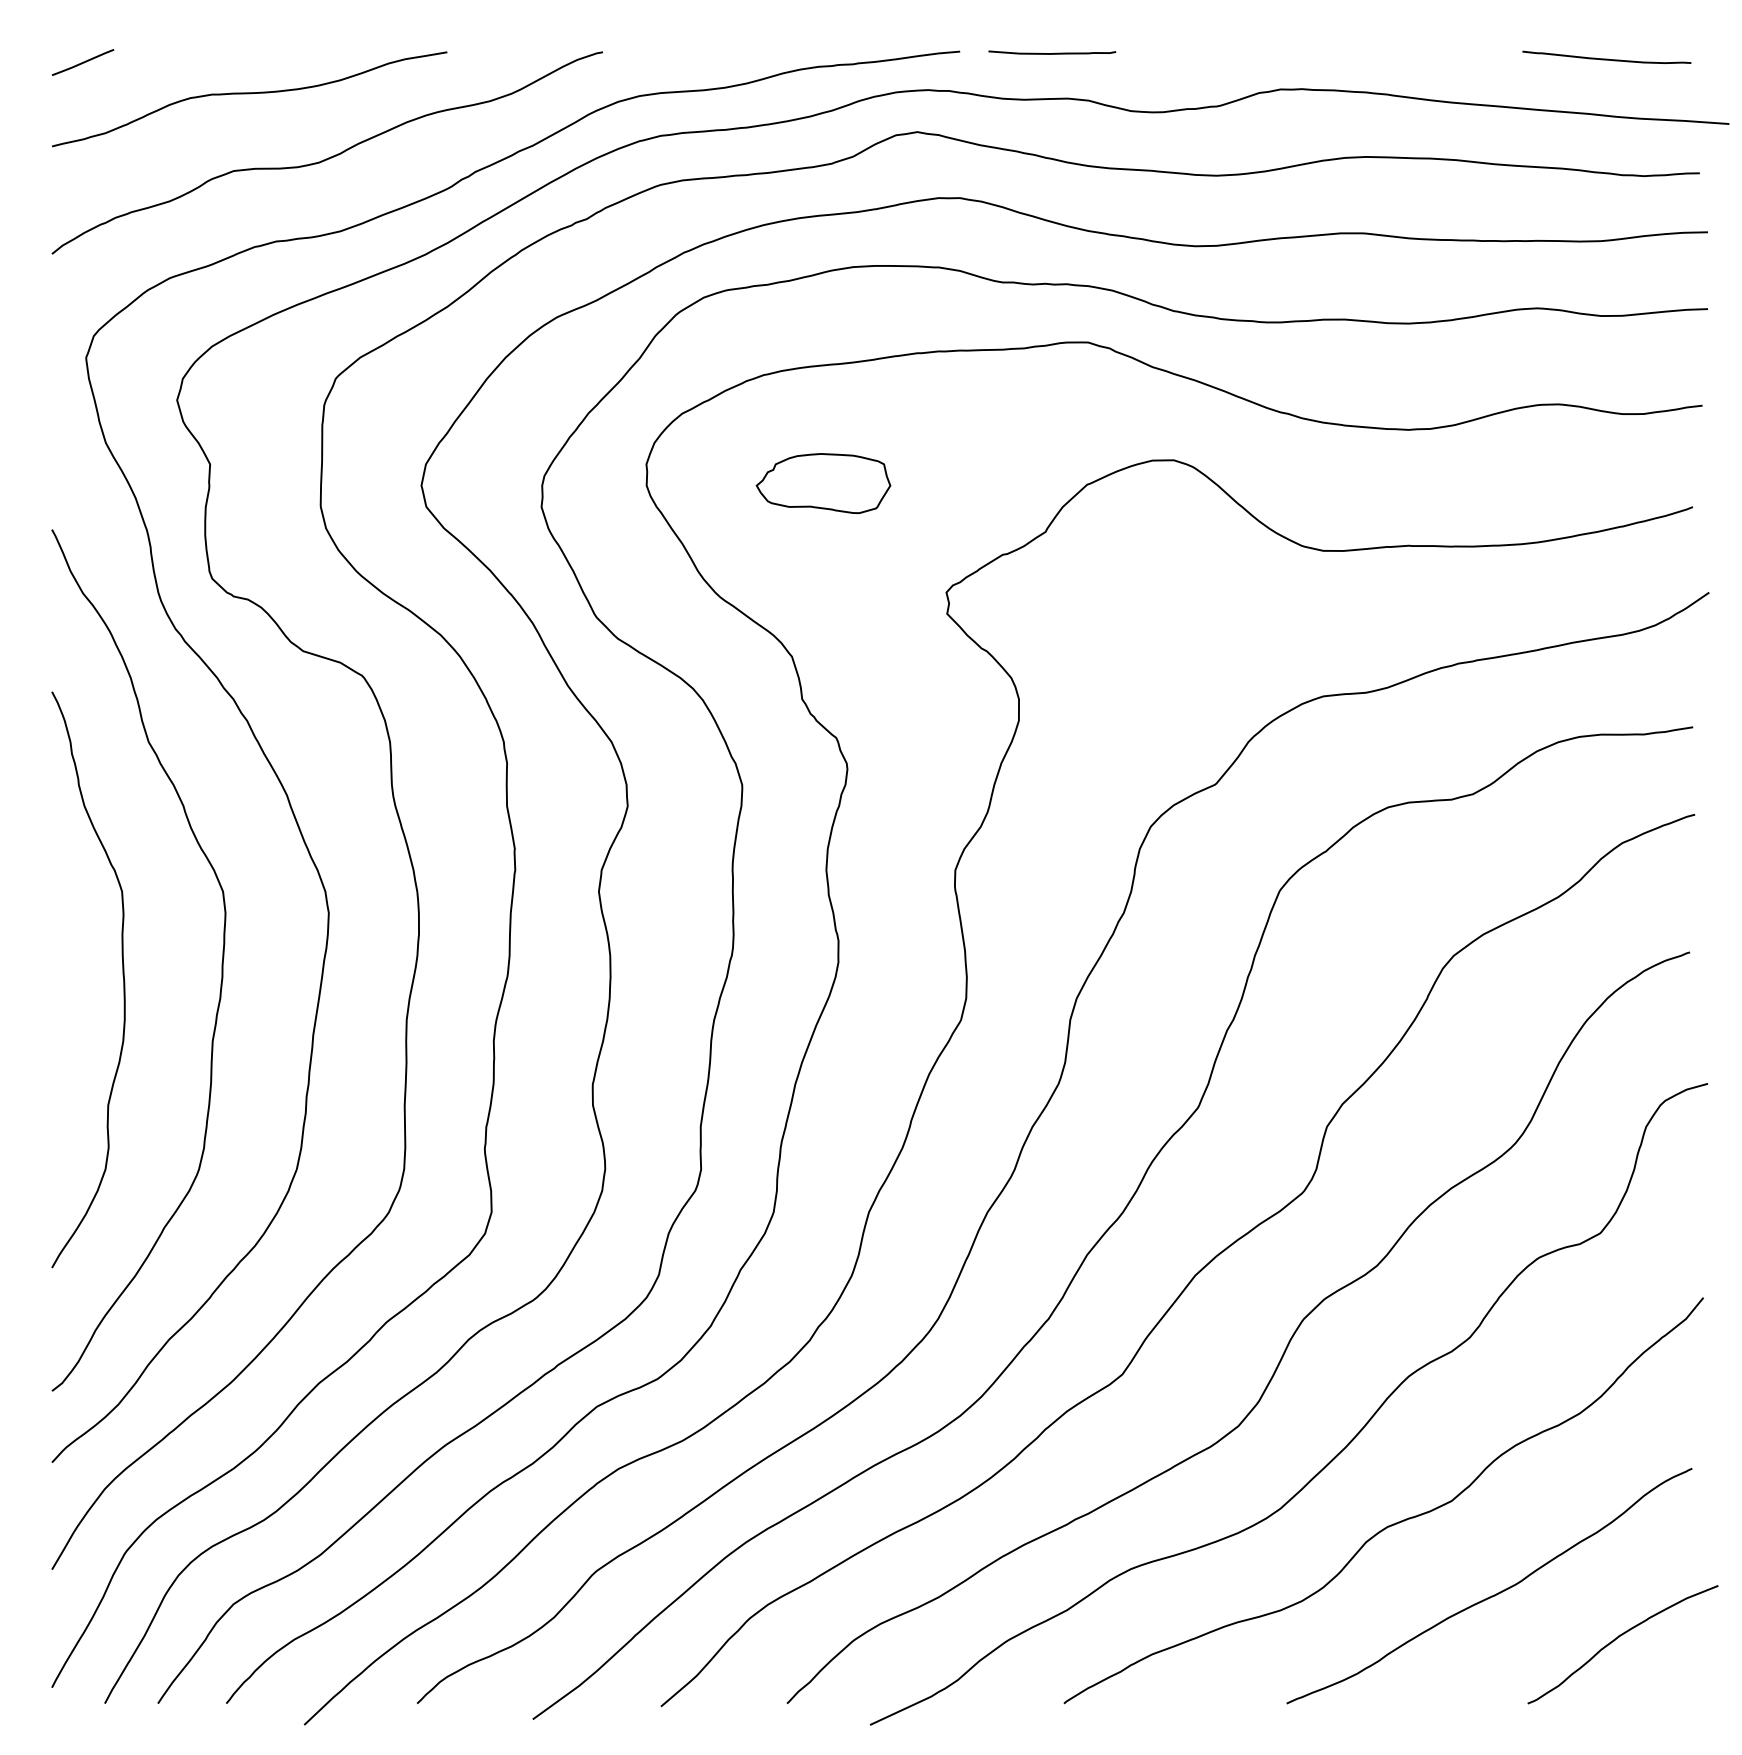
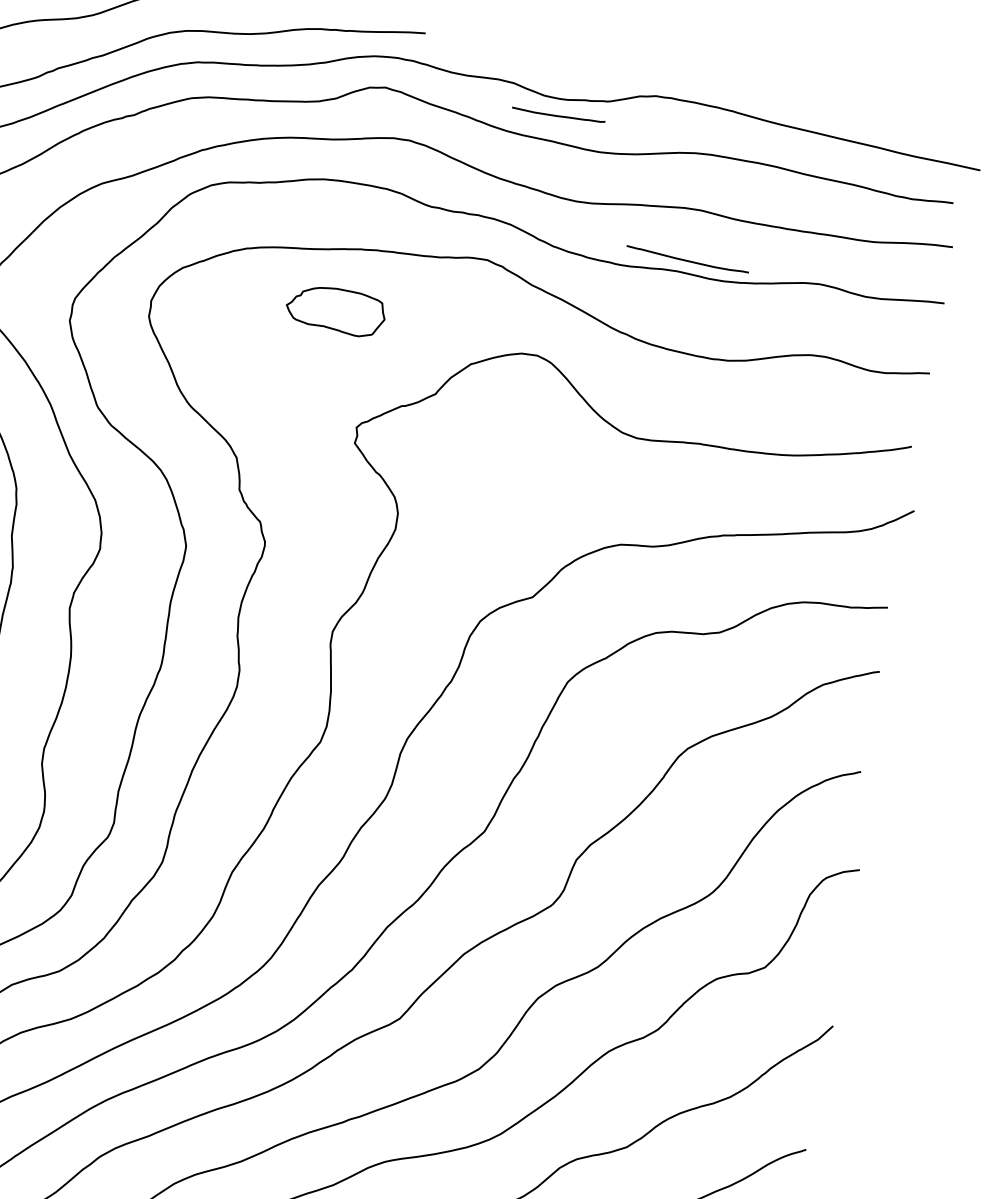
curve: (1052, 53) -> (558, 116), moved
curve: (1606, 58) -> (687, 260), moved
part: (823, 483) -> (335, 310), moved

